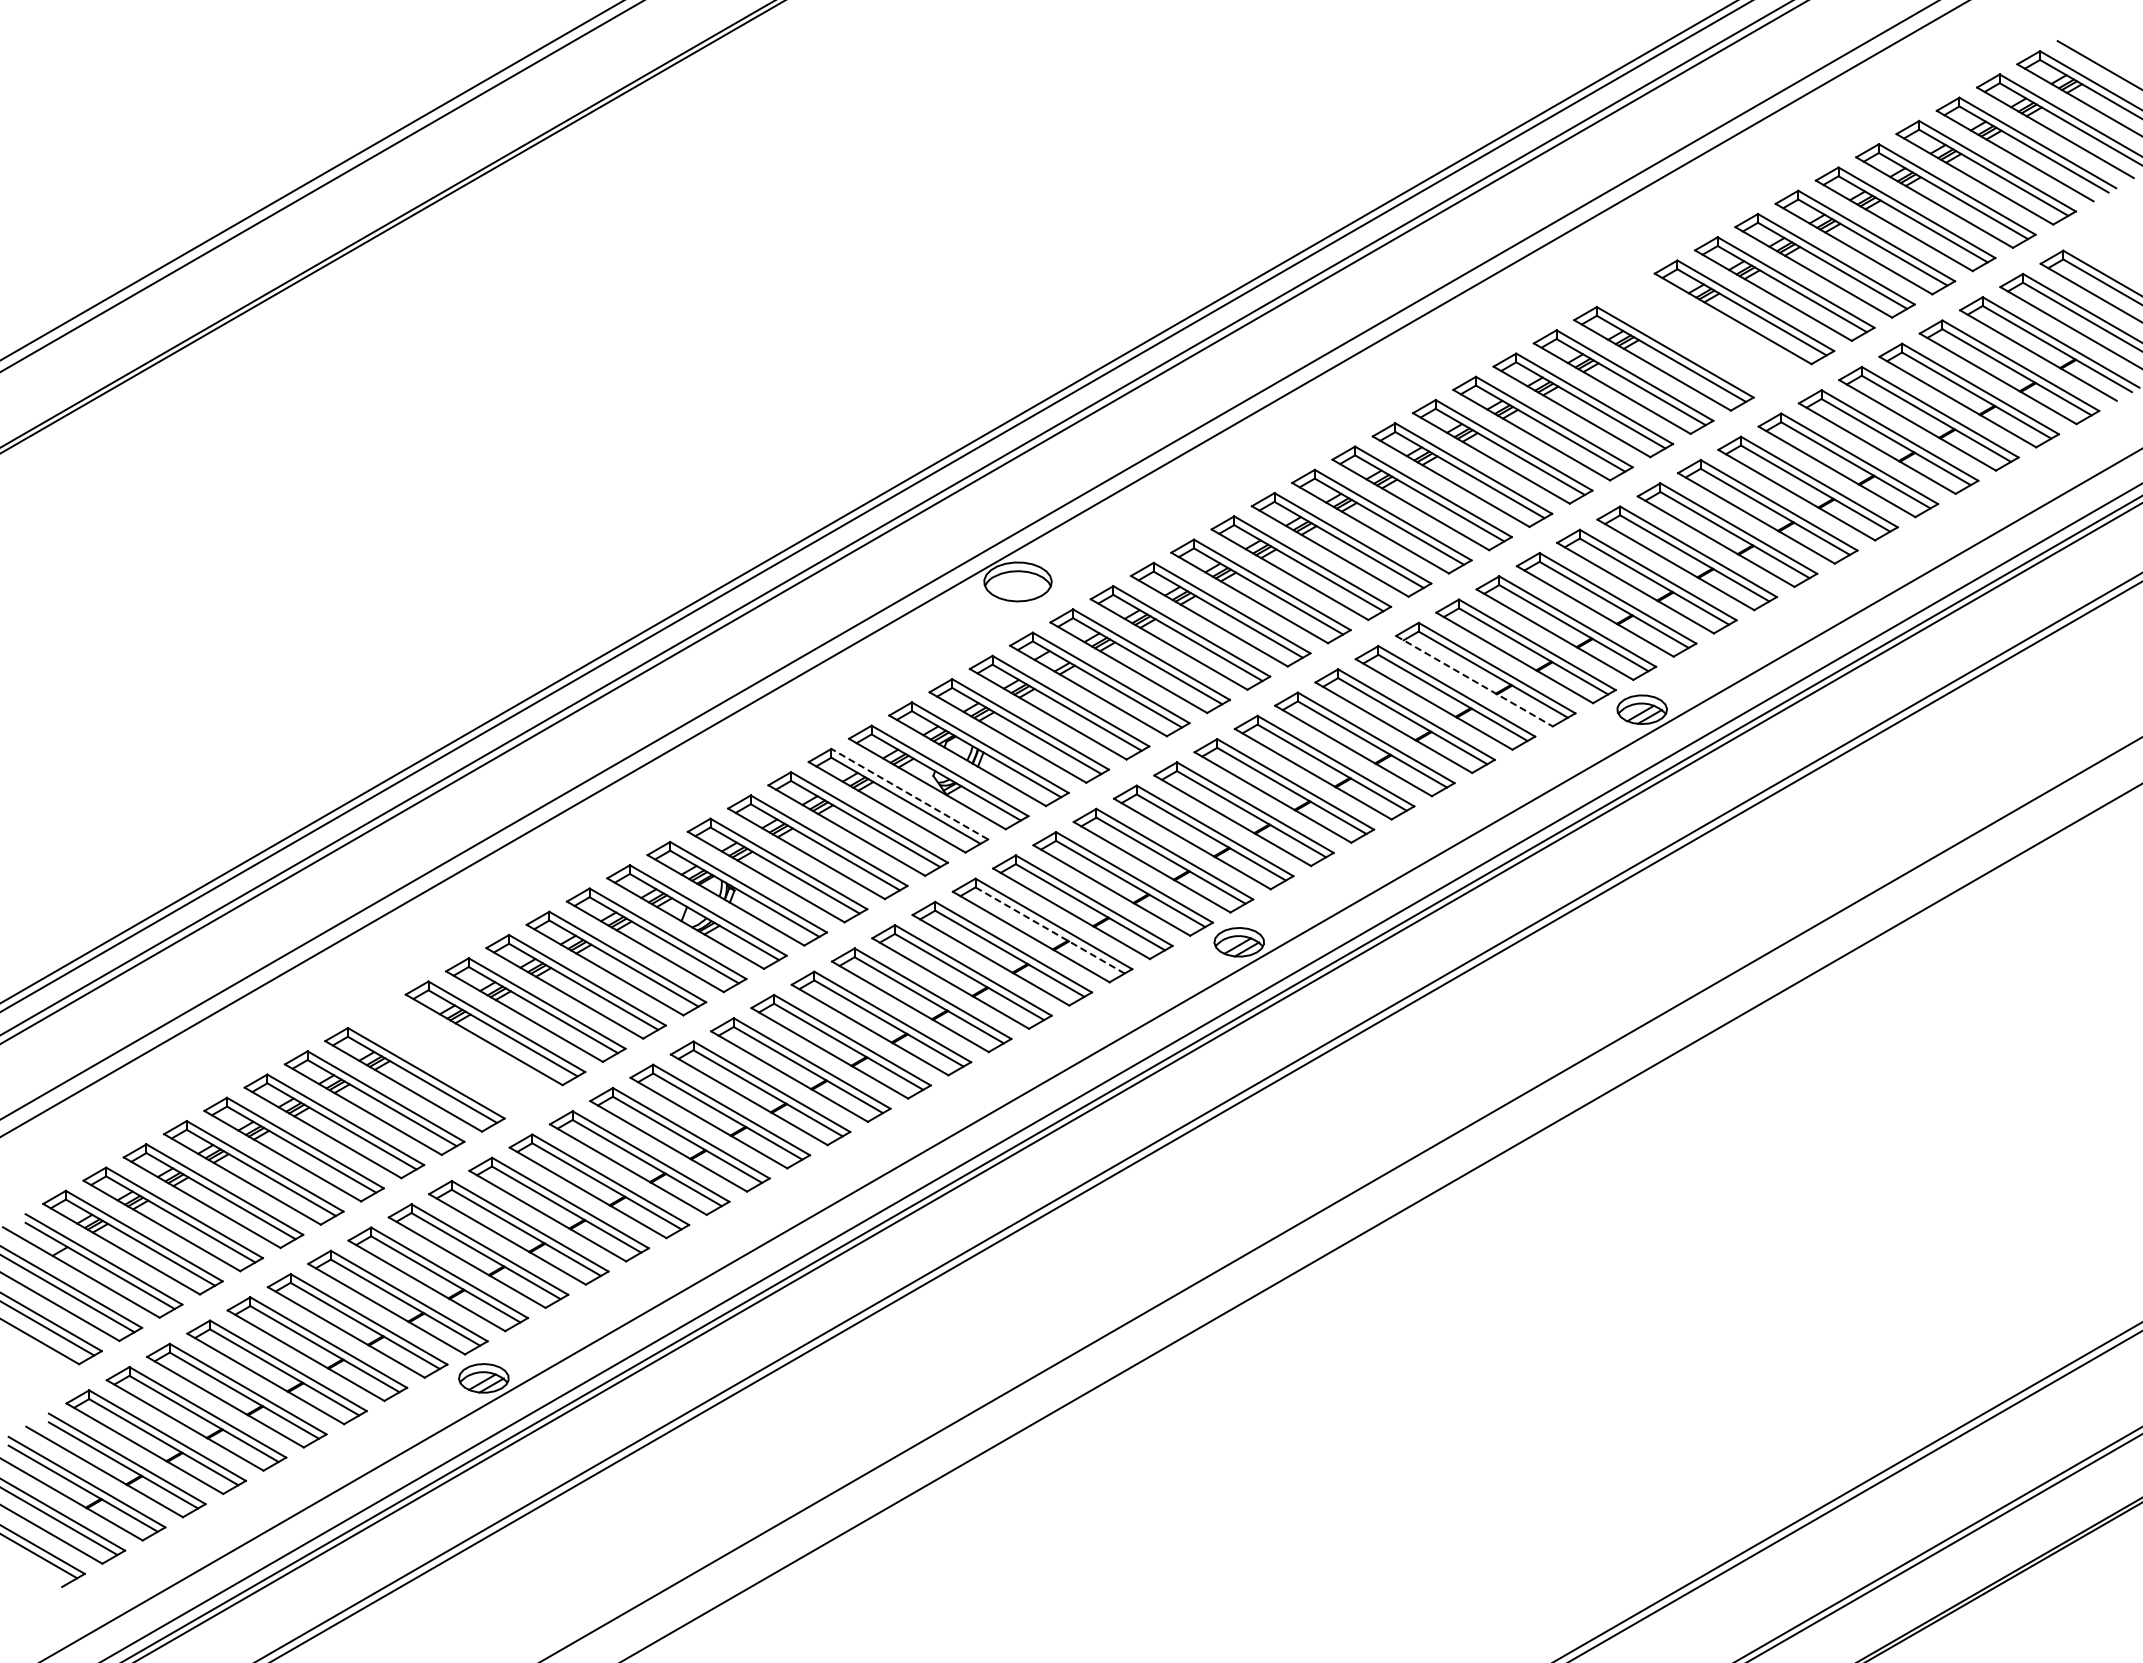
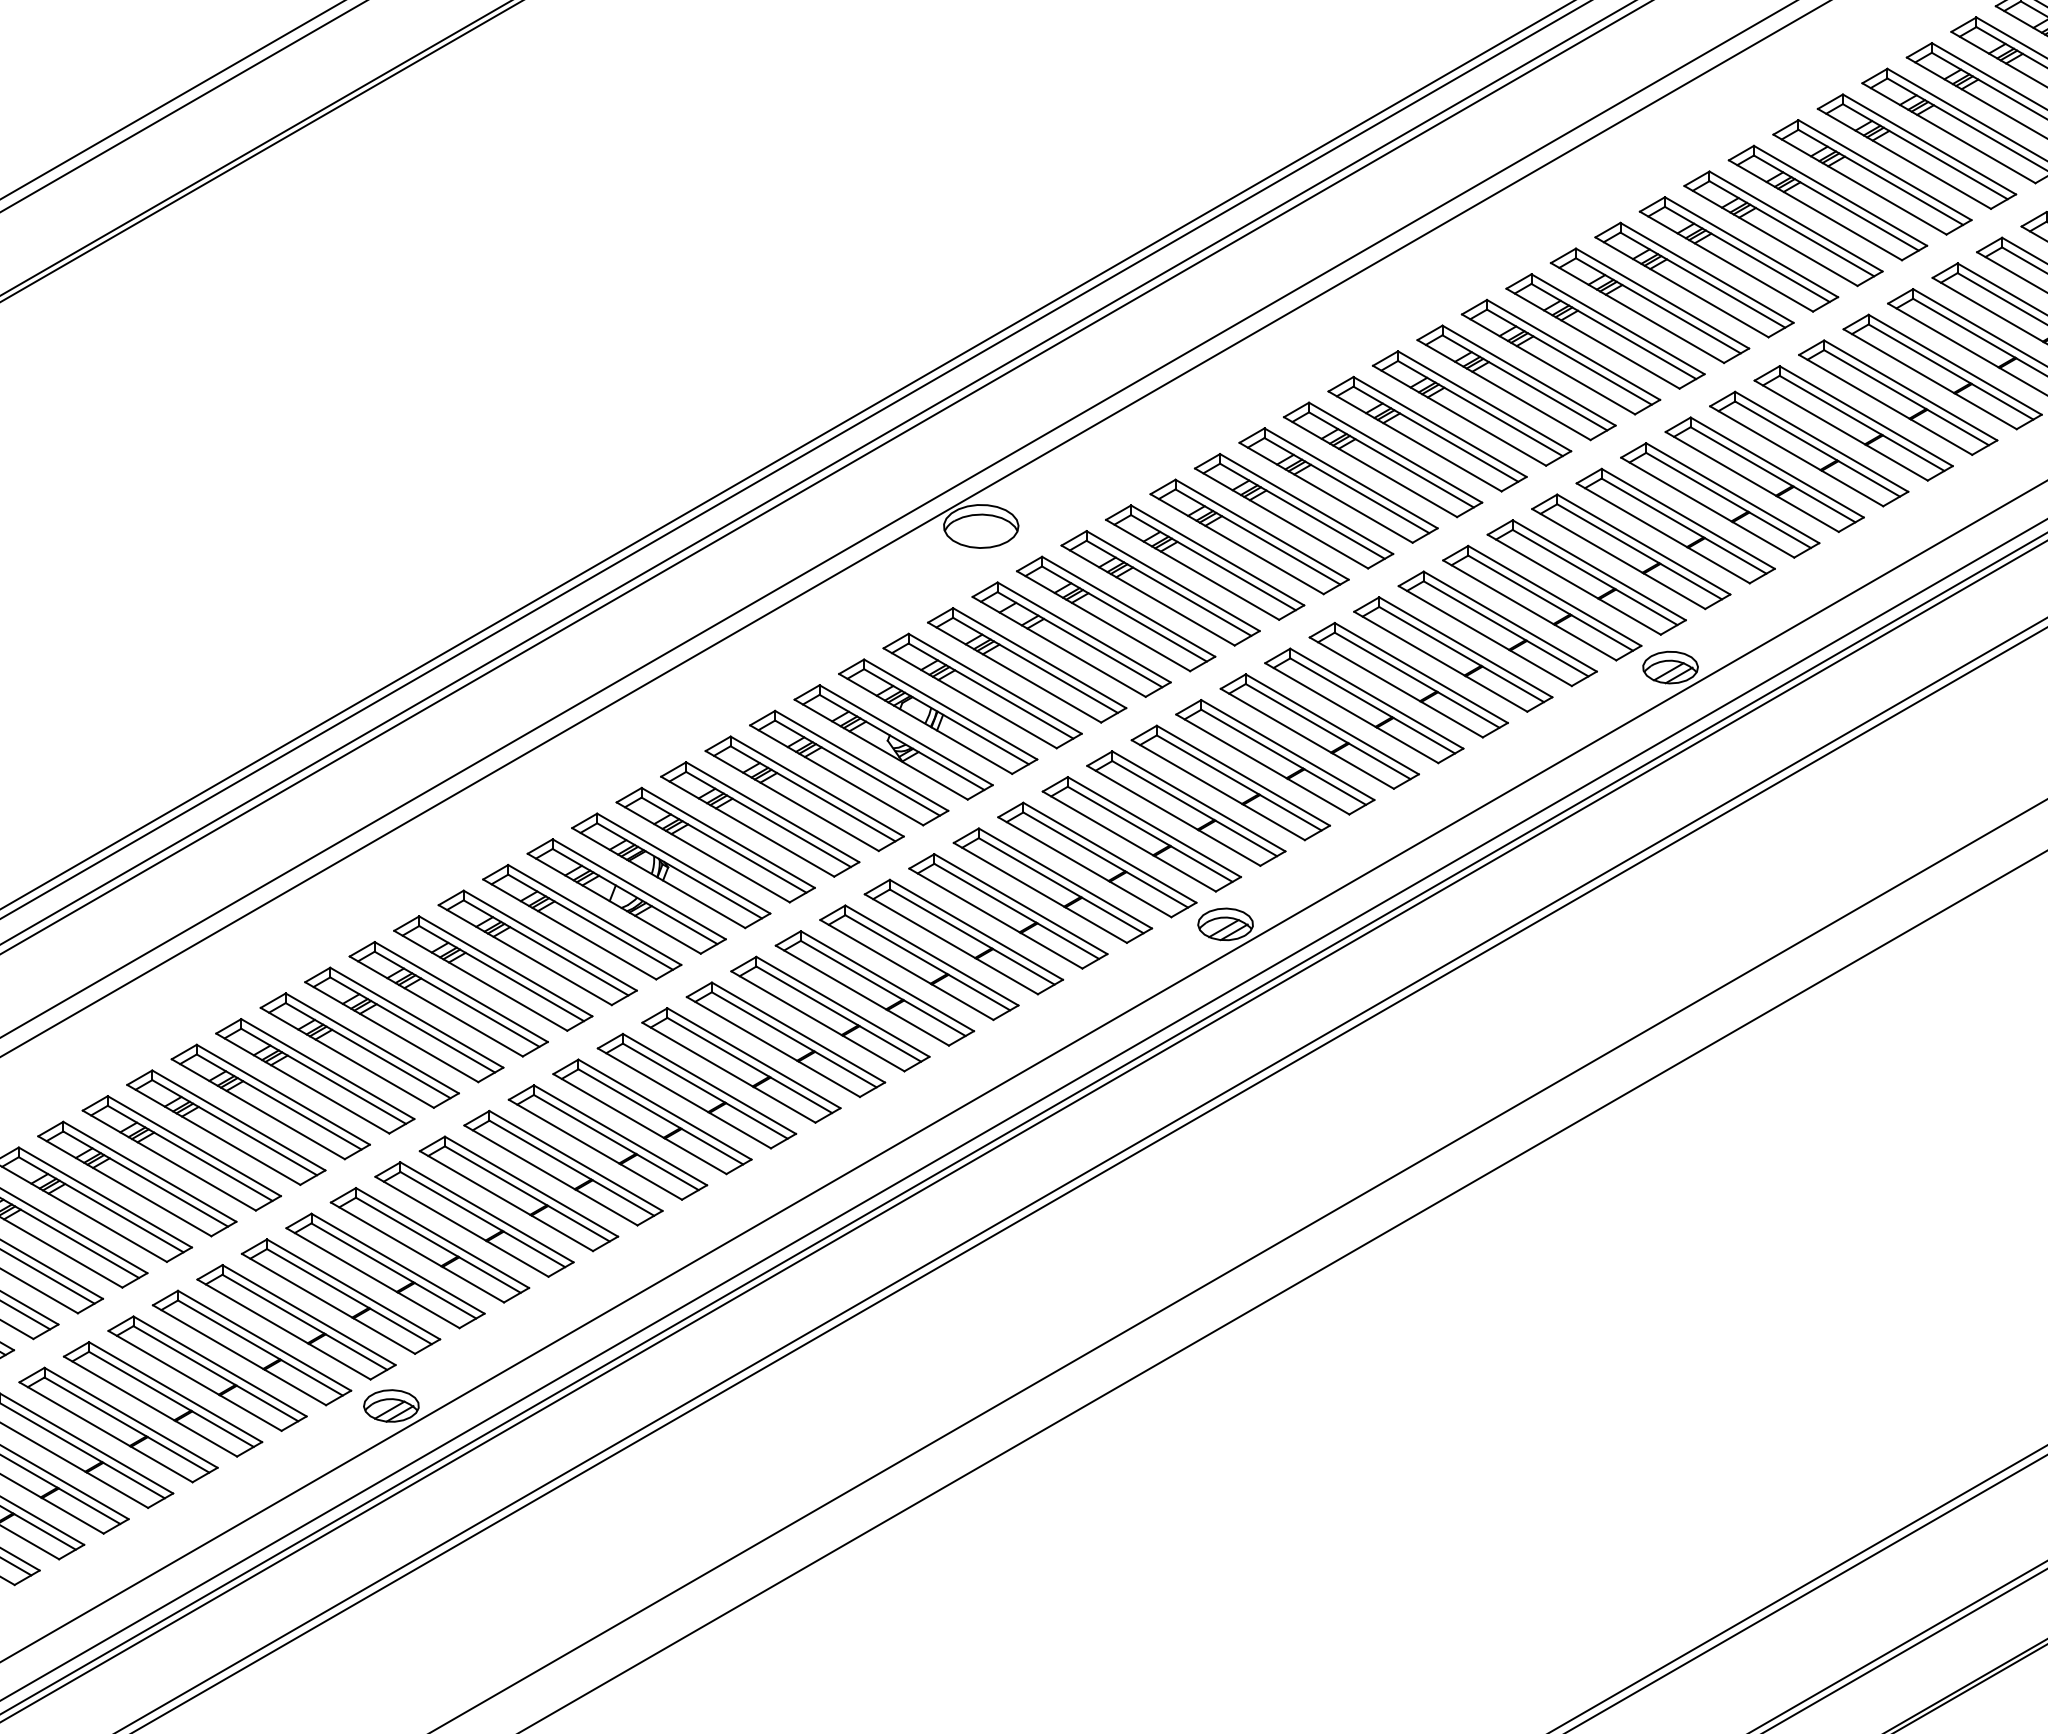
part: (1703, 335) -> (1738, 254), added
line: (1474, 681) -> (1485, 636), dashed -> solid
line: (909, 793) -> (861, 760), dashed -> solid
line: (1049, 930) -> (1016, 911), dashed -> solid
part: (455, 1056) -> (360, 1050), added

